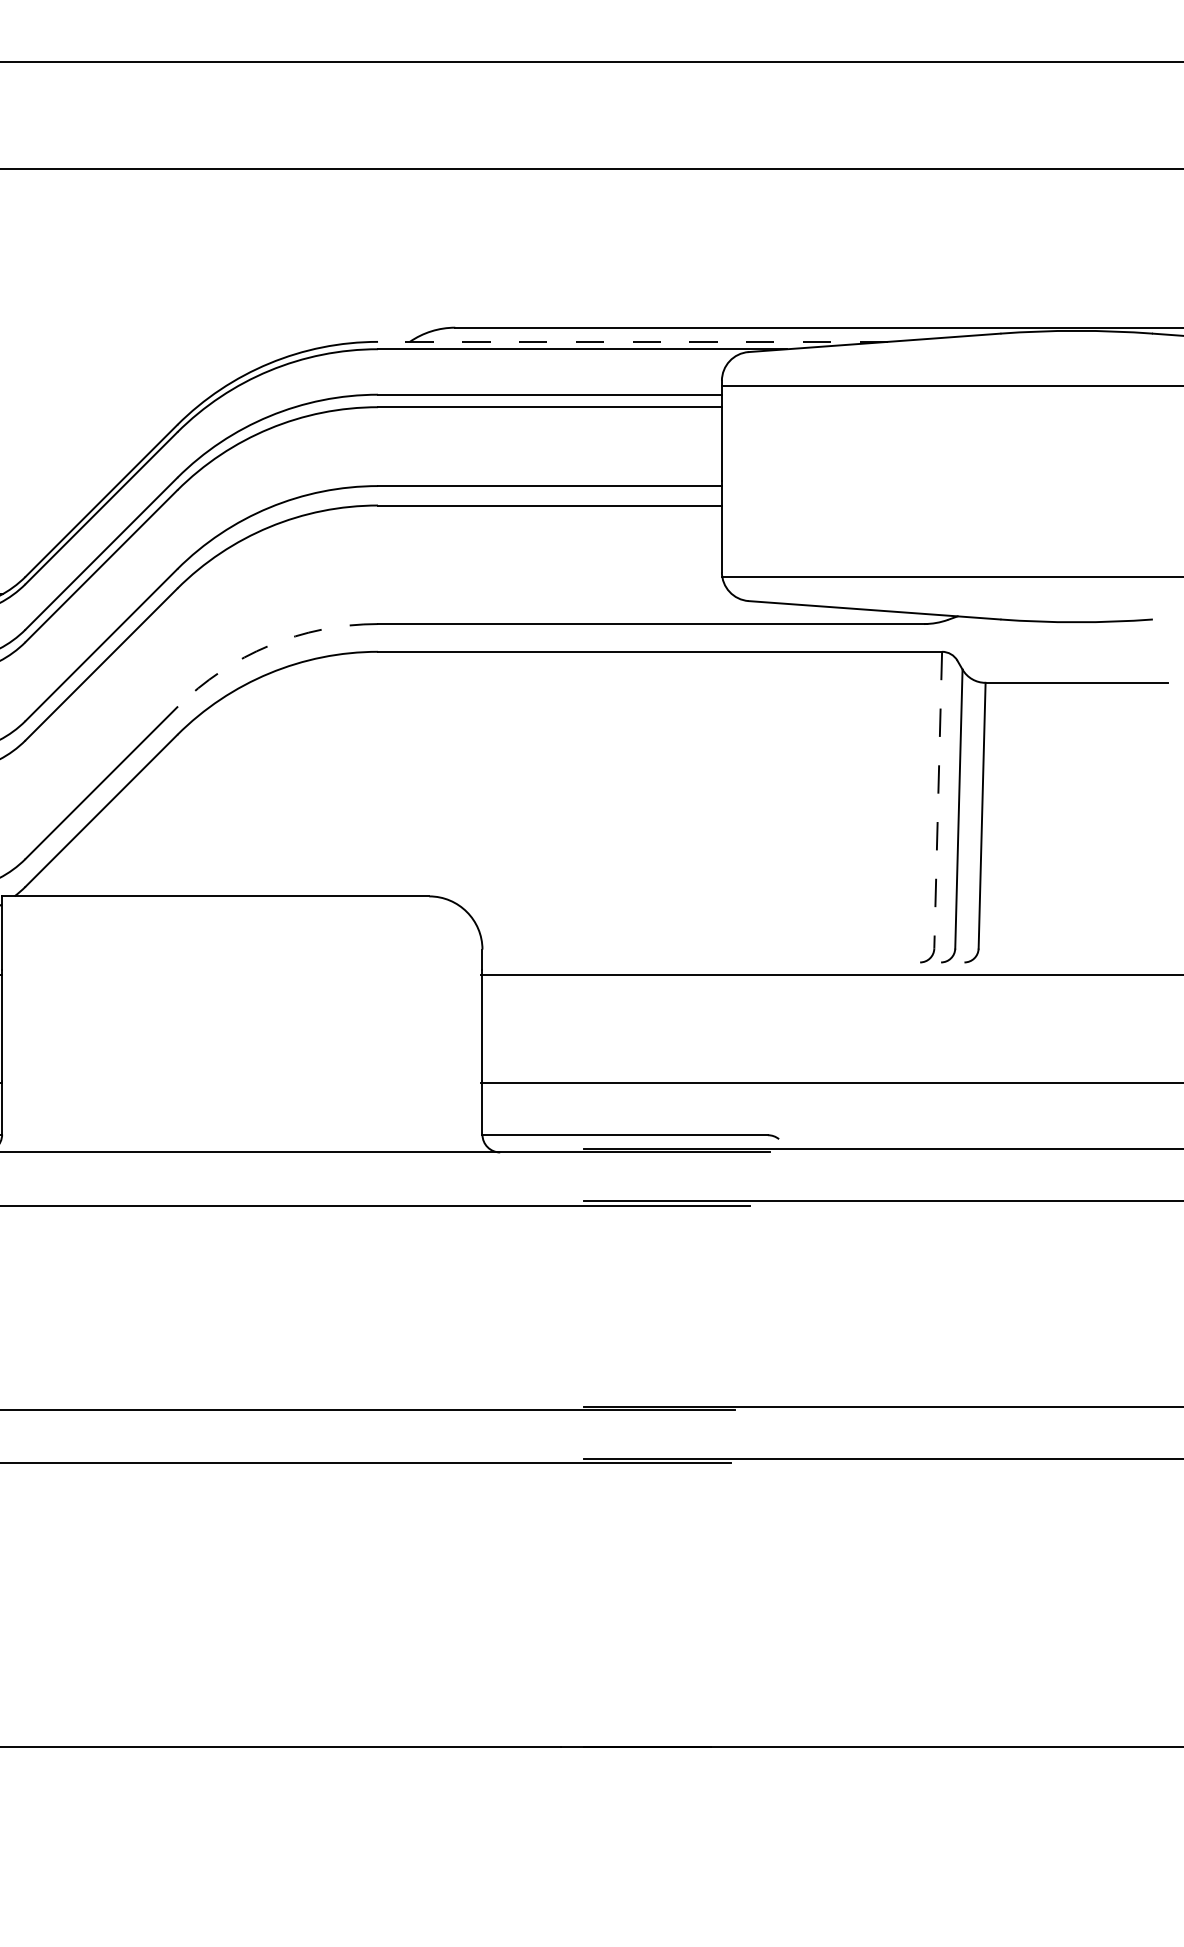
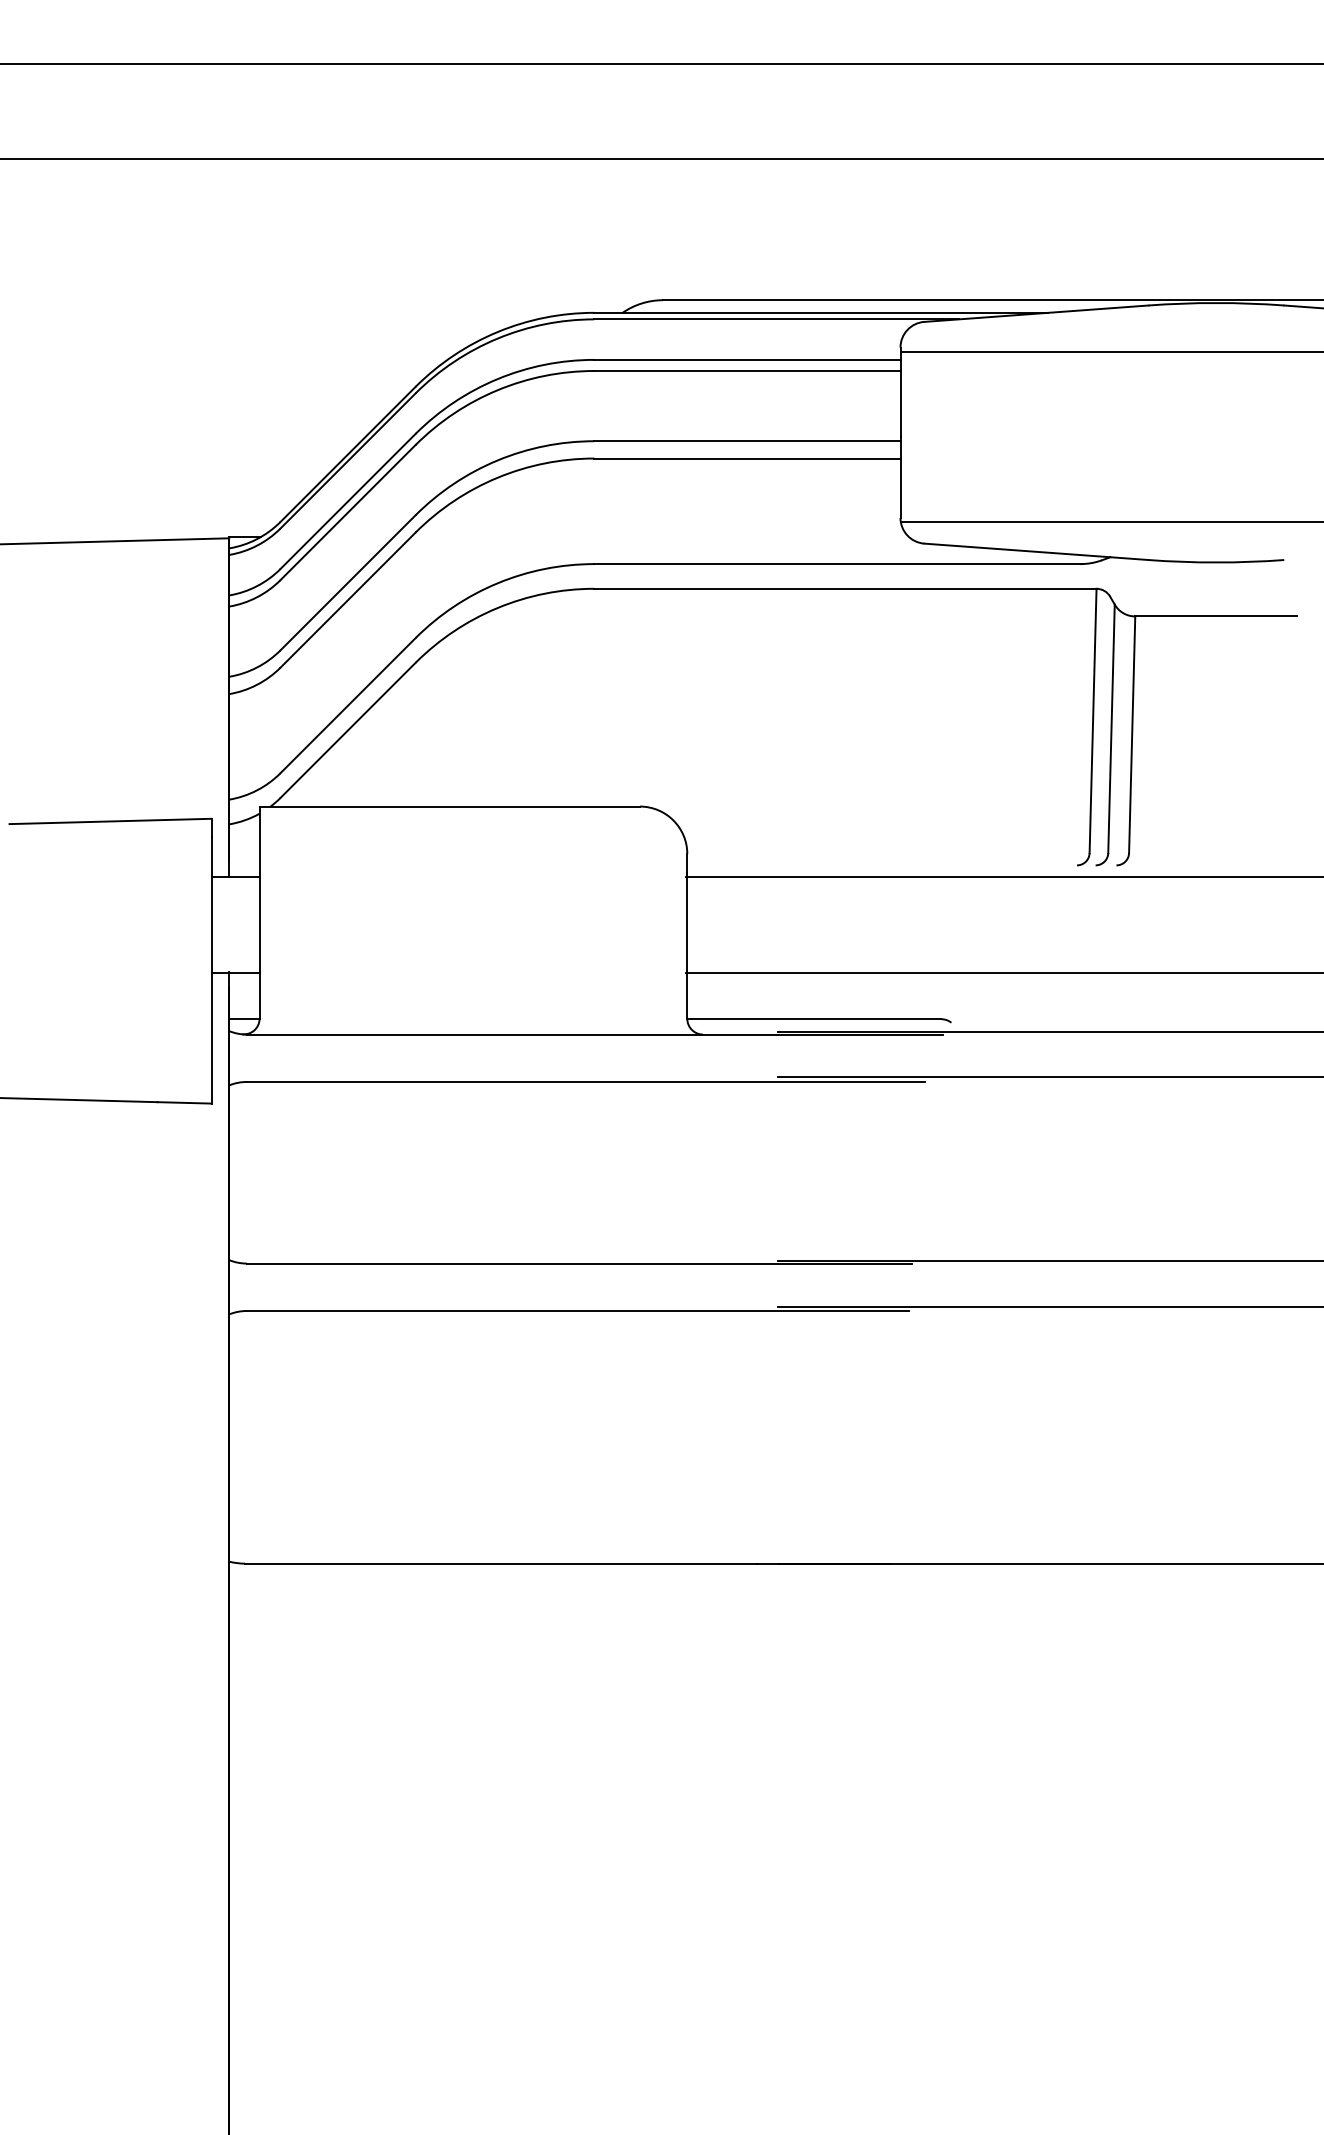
line: (632, 341) -> (820, 312), dashed -> solid
arc: (269, 645) -> (497, 583), dashed -> solid
line: (938, 800) -> (1093, 721), dashed -> solid

